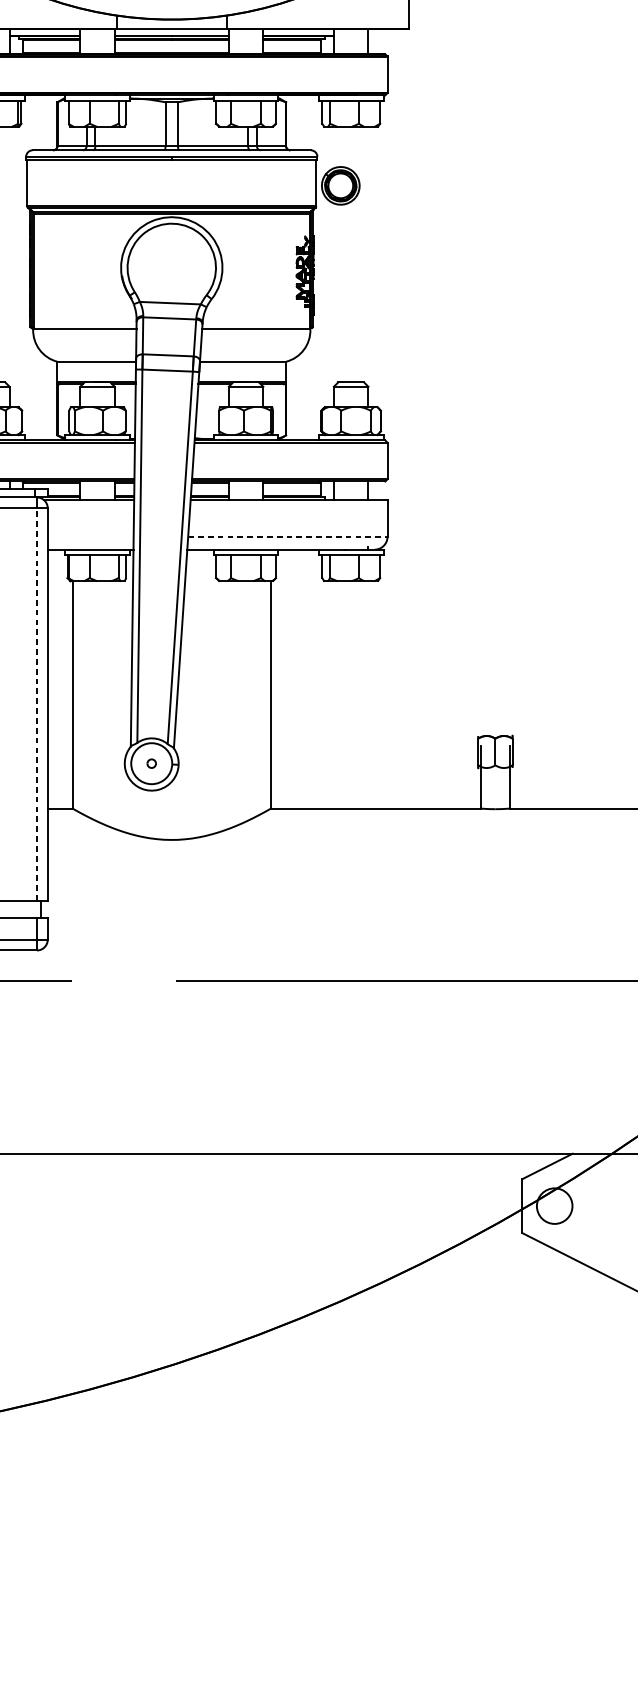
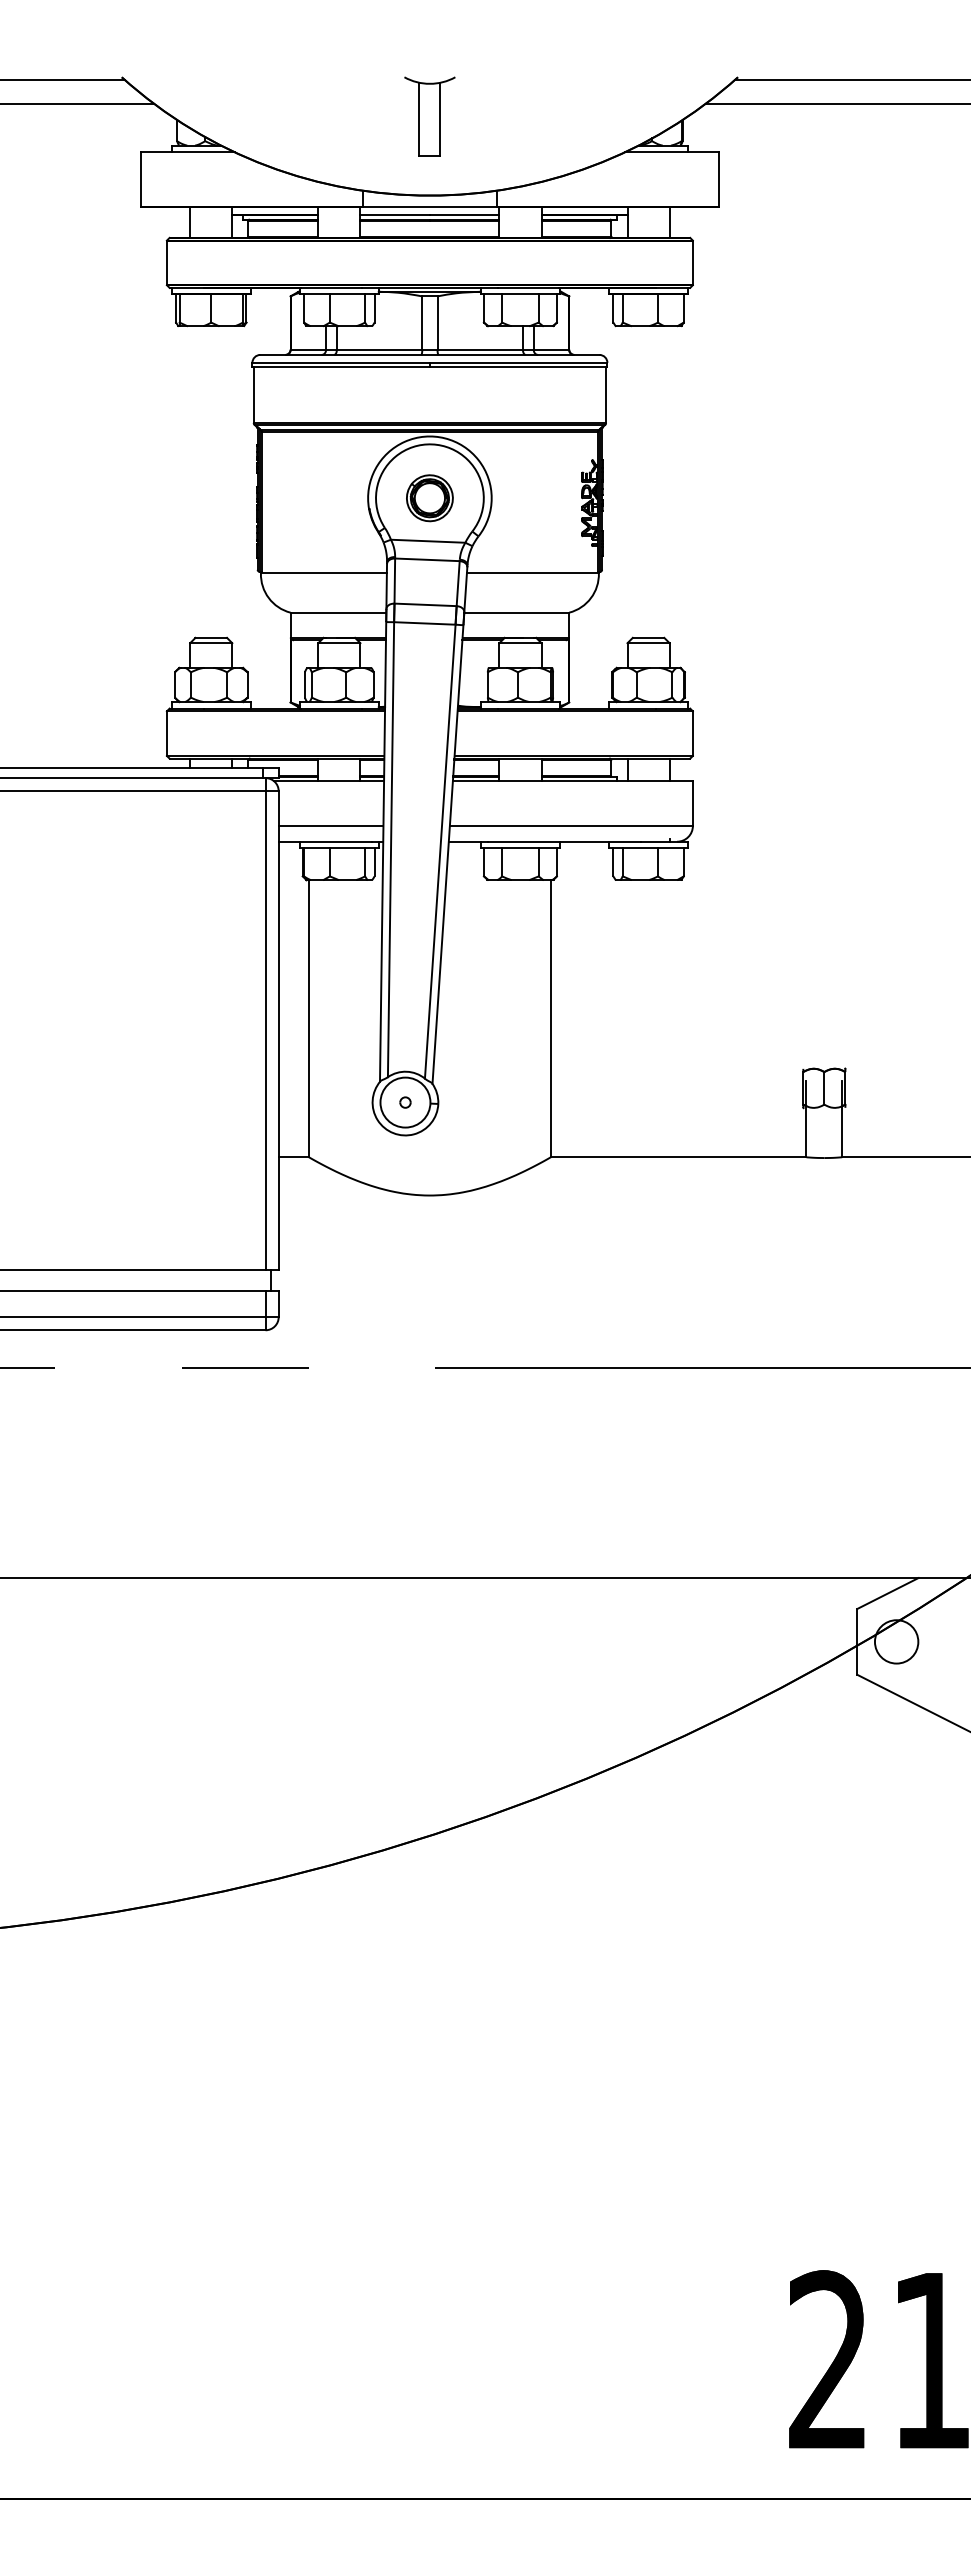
part: (340, 186) -> (429, 498), moved
line: (90, 536) -> (330, 825), added
line: (287, 536) -> (571, 825), dashed -> solid
line: (36, 704) -> (265, 1030), dashed -> solid

